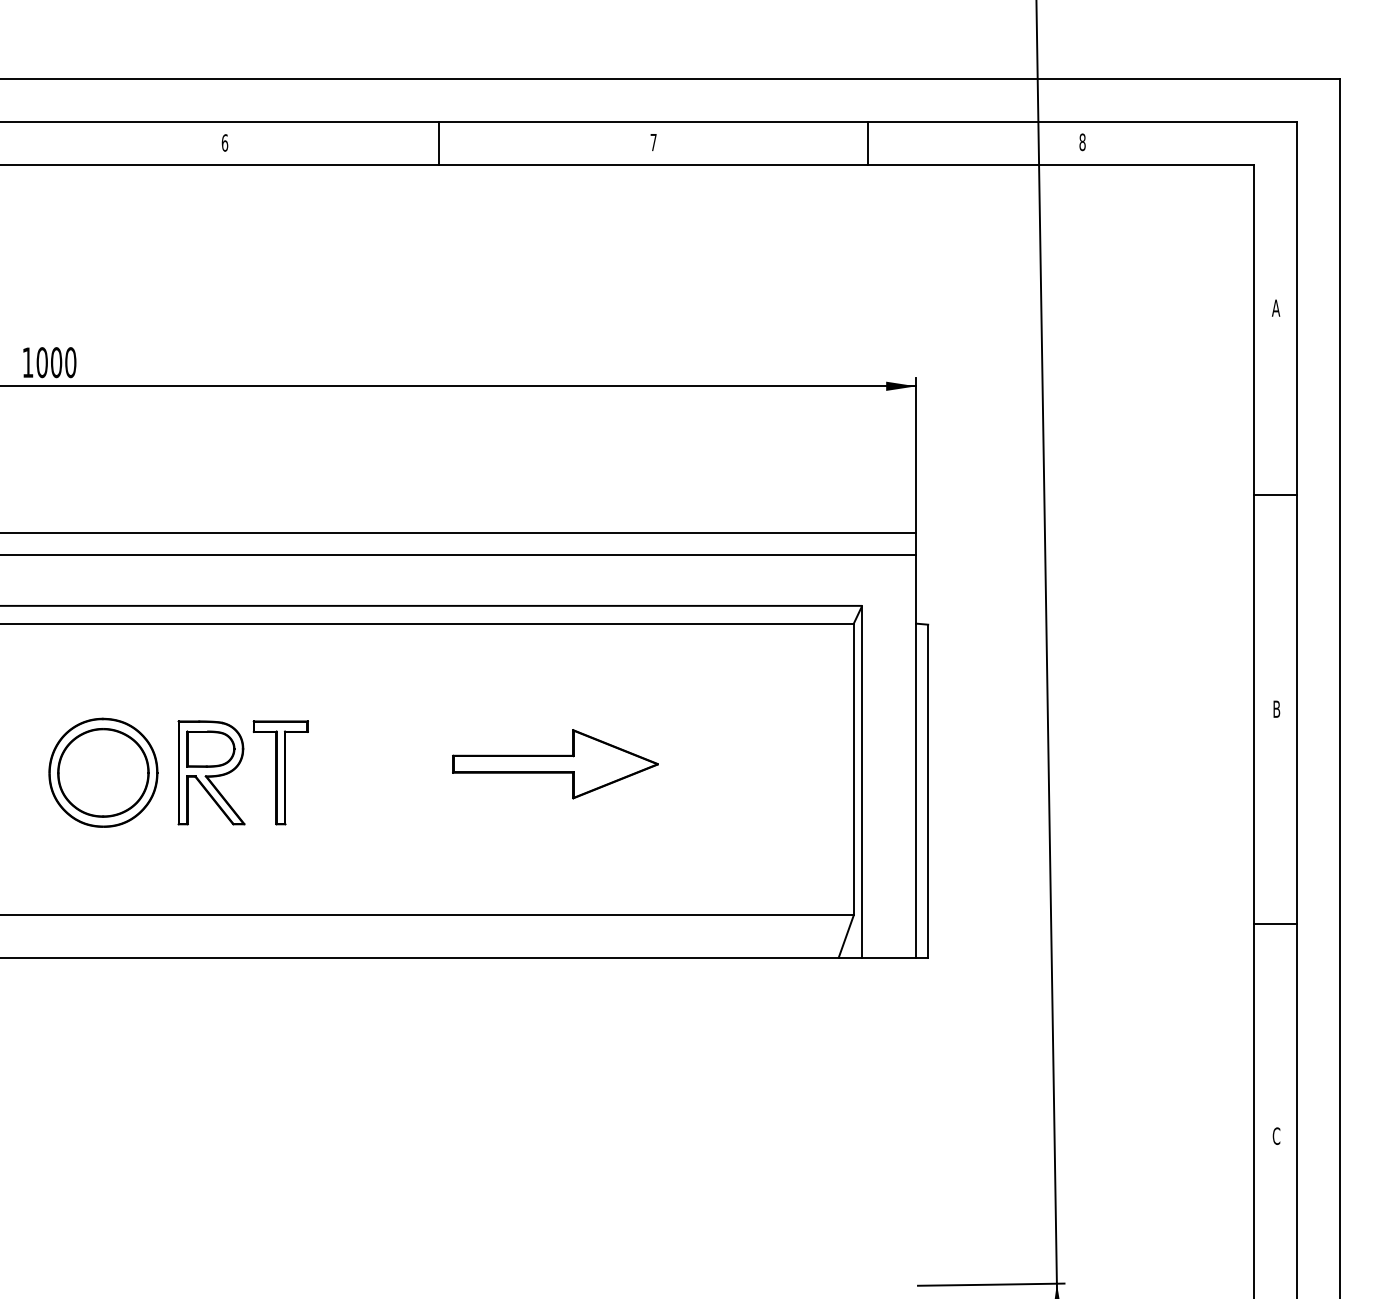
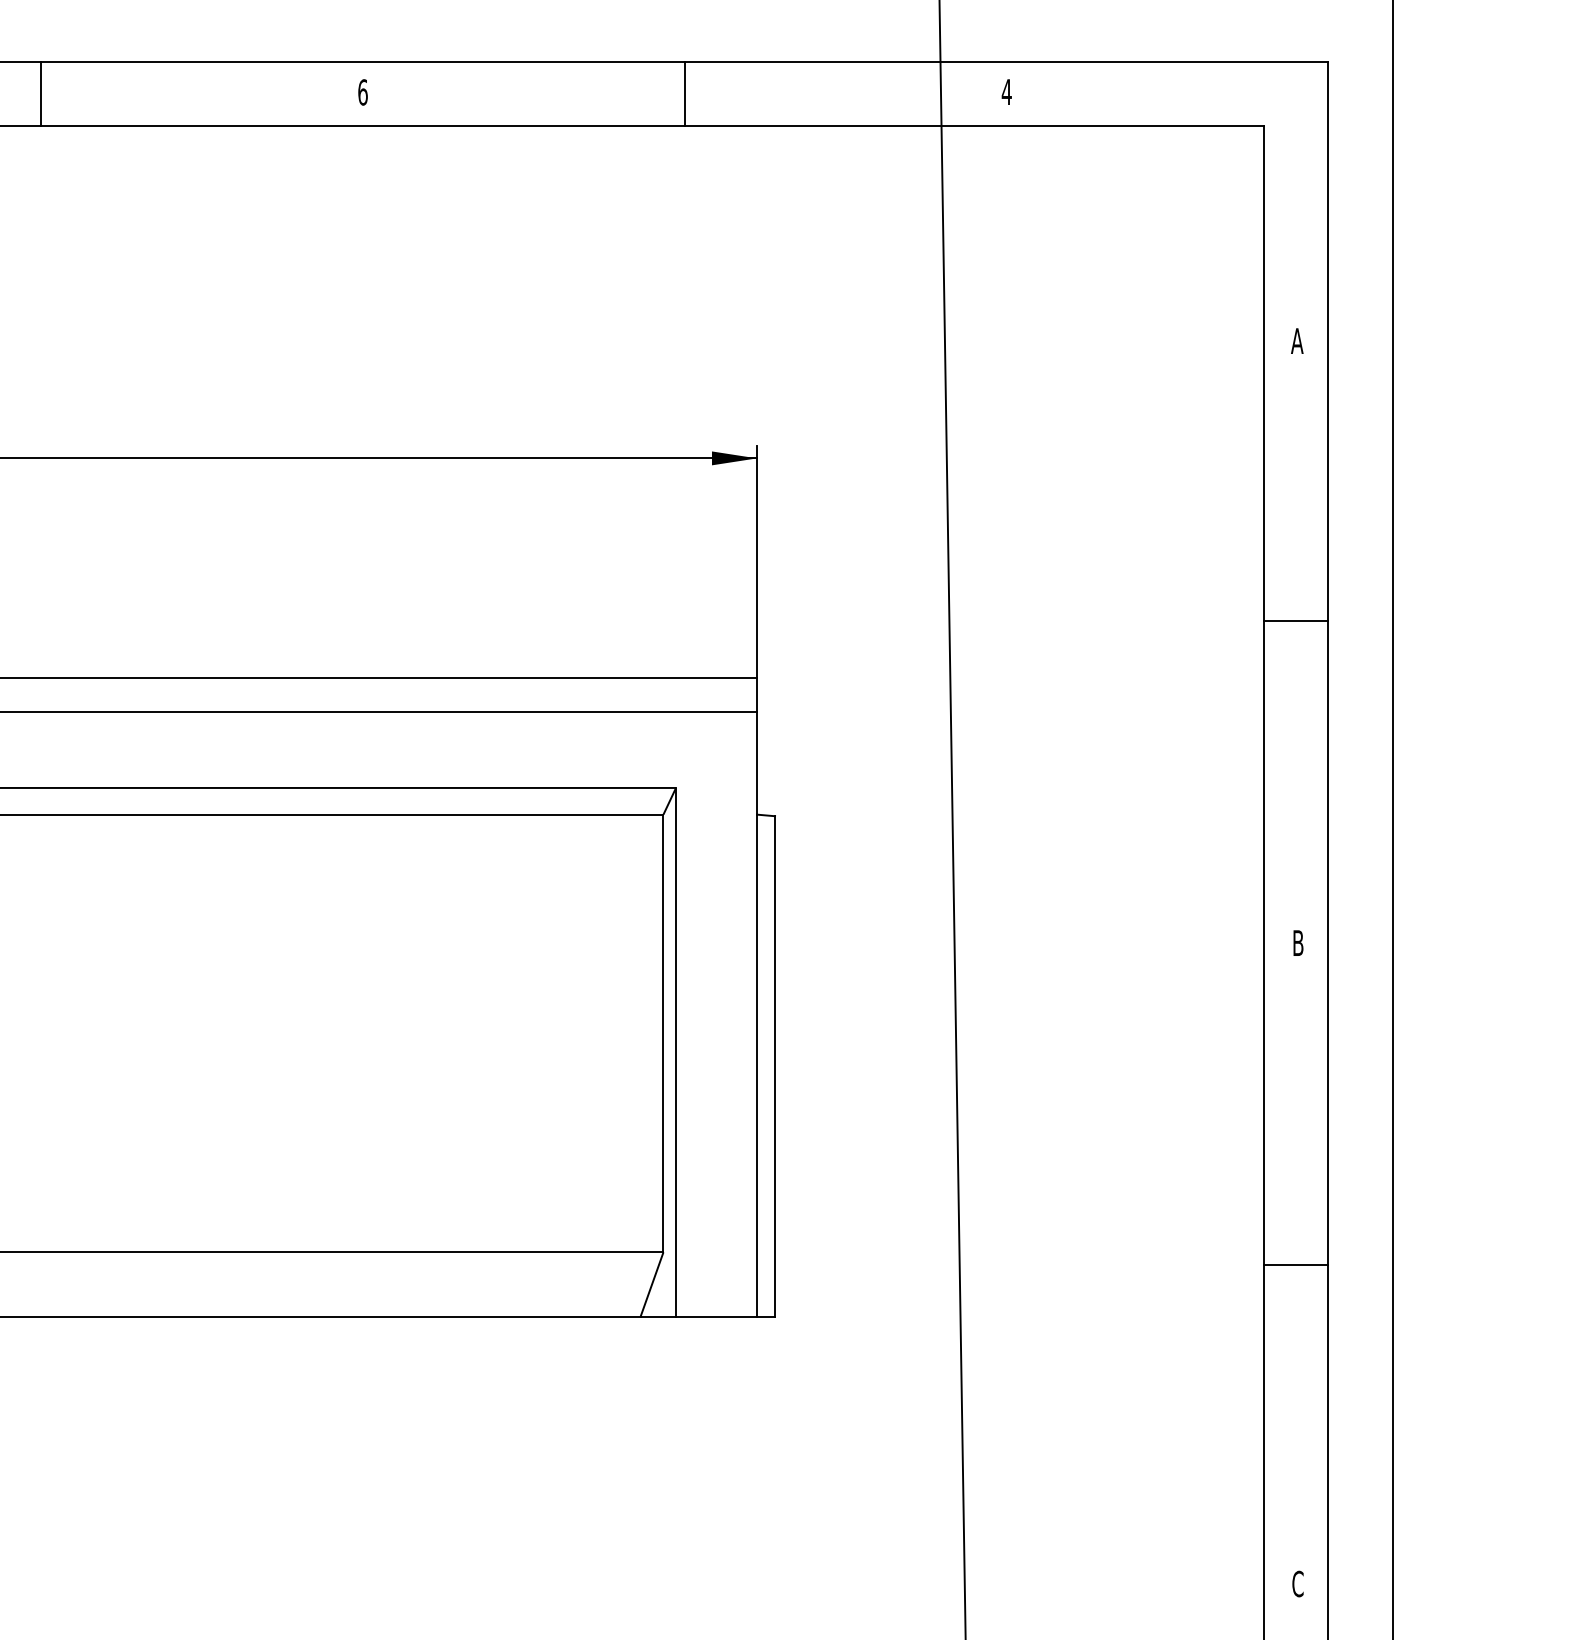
text: (653, 142) -> (362, 92), 7 -> 6
text: (1082, 142) -> (1006, 92), 8 -> 4
part: (555, 764) -> (215, 1026), removed

